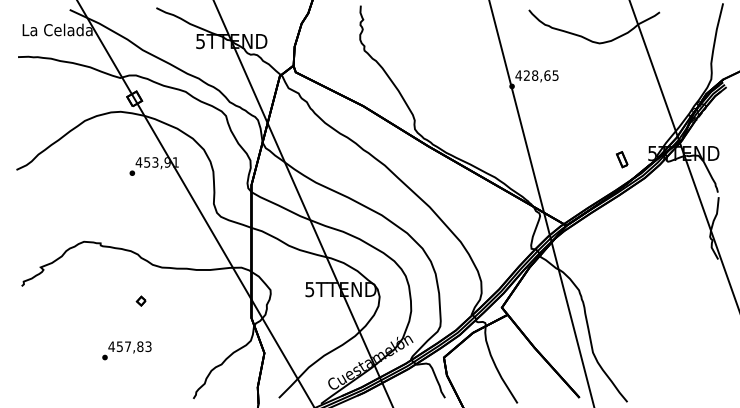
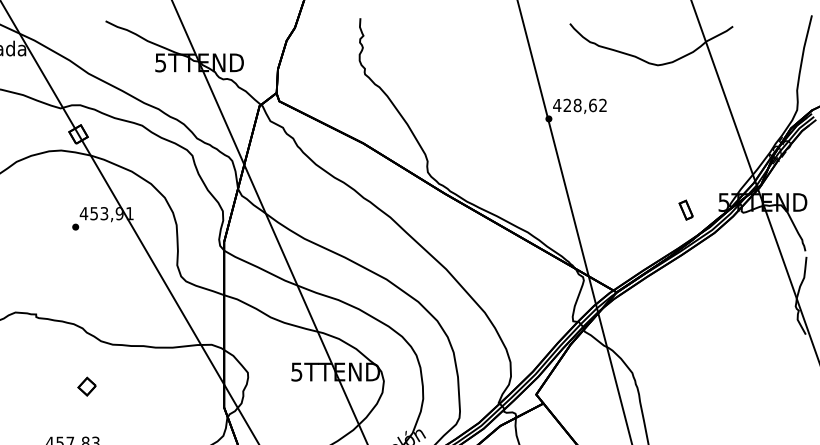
text: (555, 75) -> (603, 105), 428,65 -> 428,62
part: (140, 300) -> (85, 385), size x1.6

